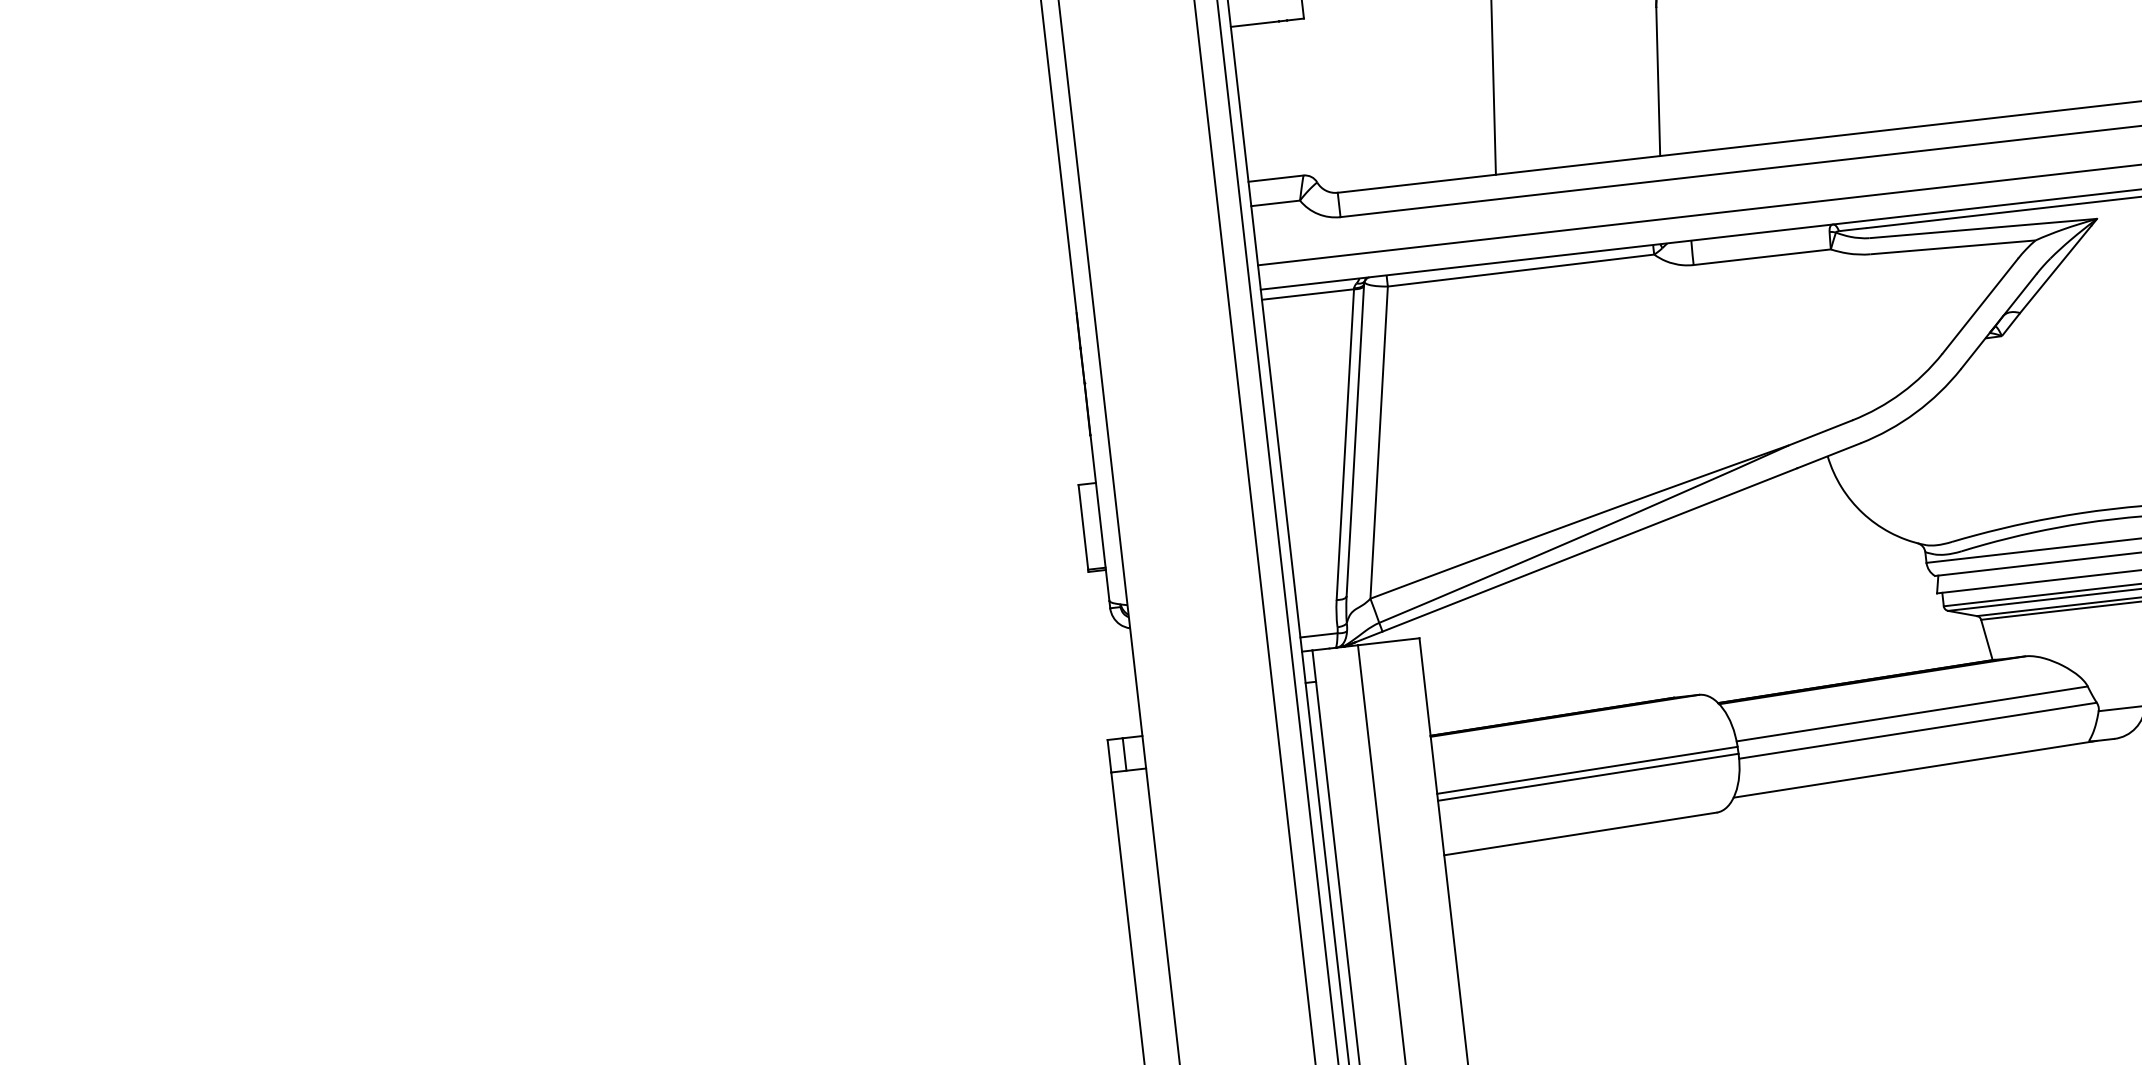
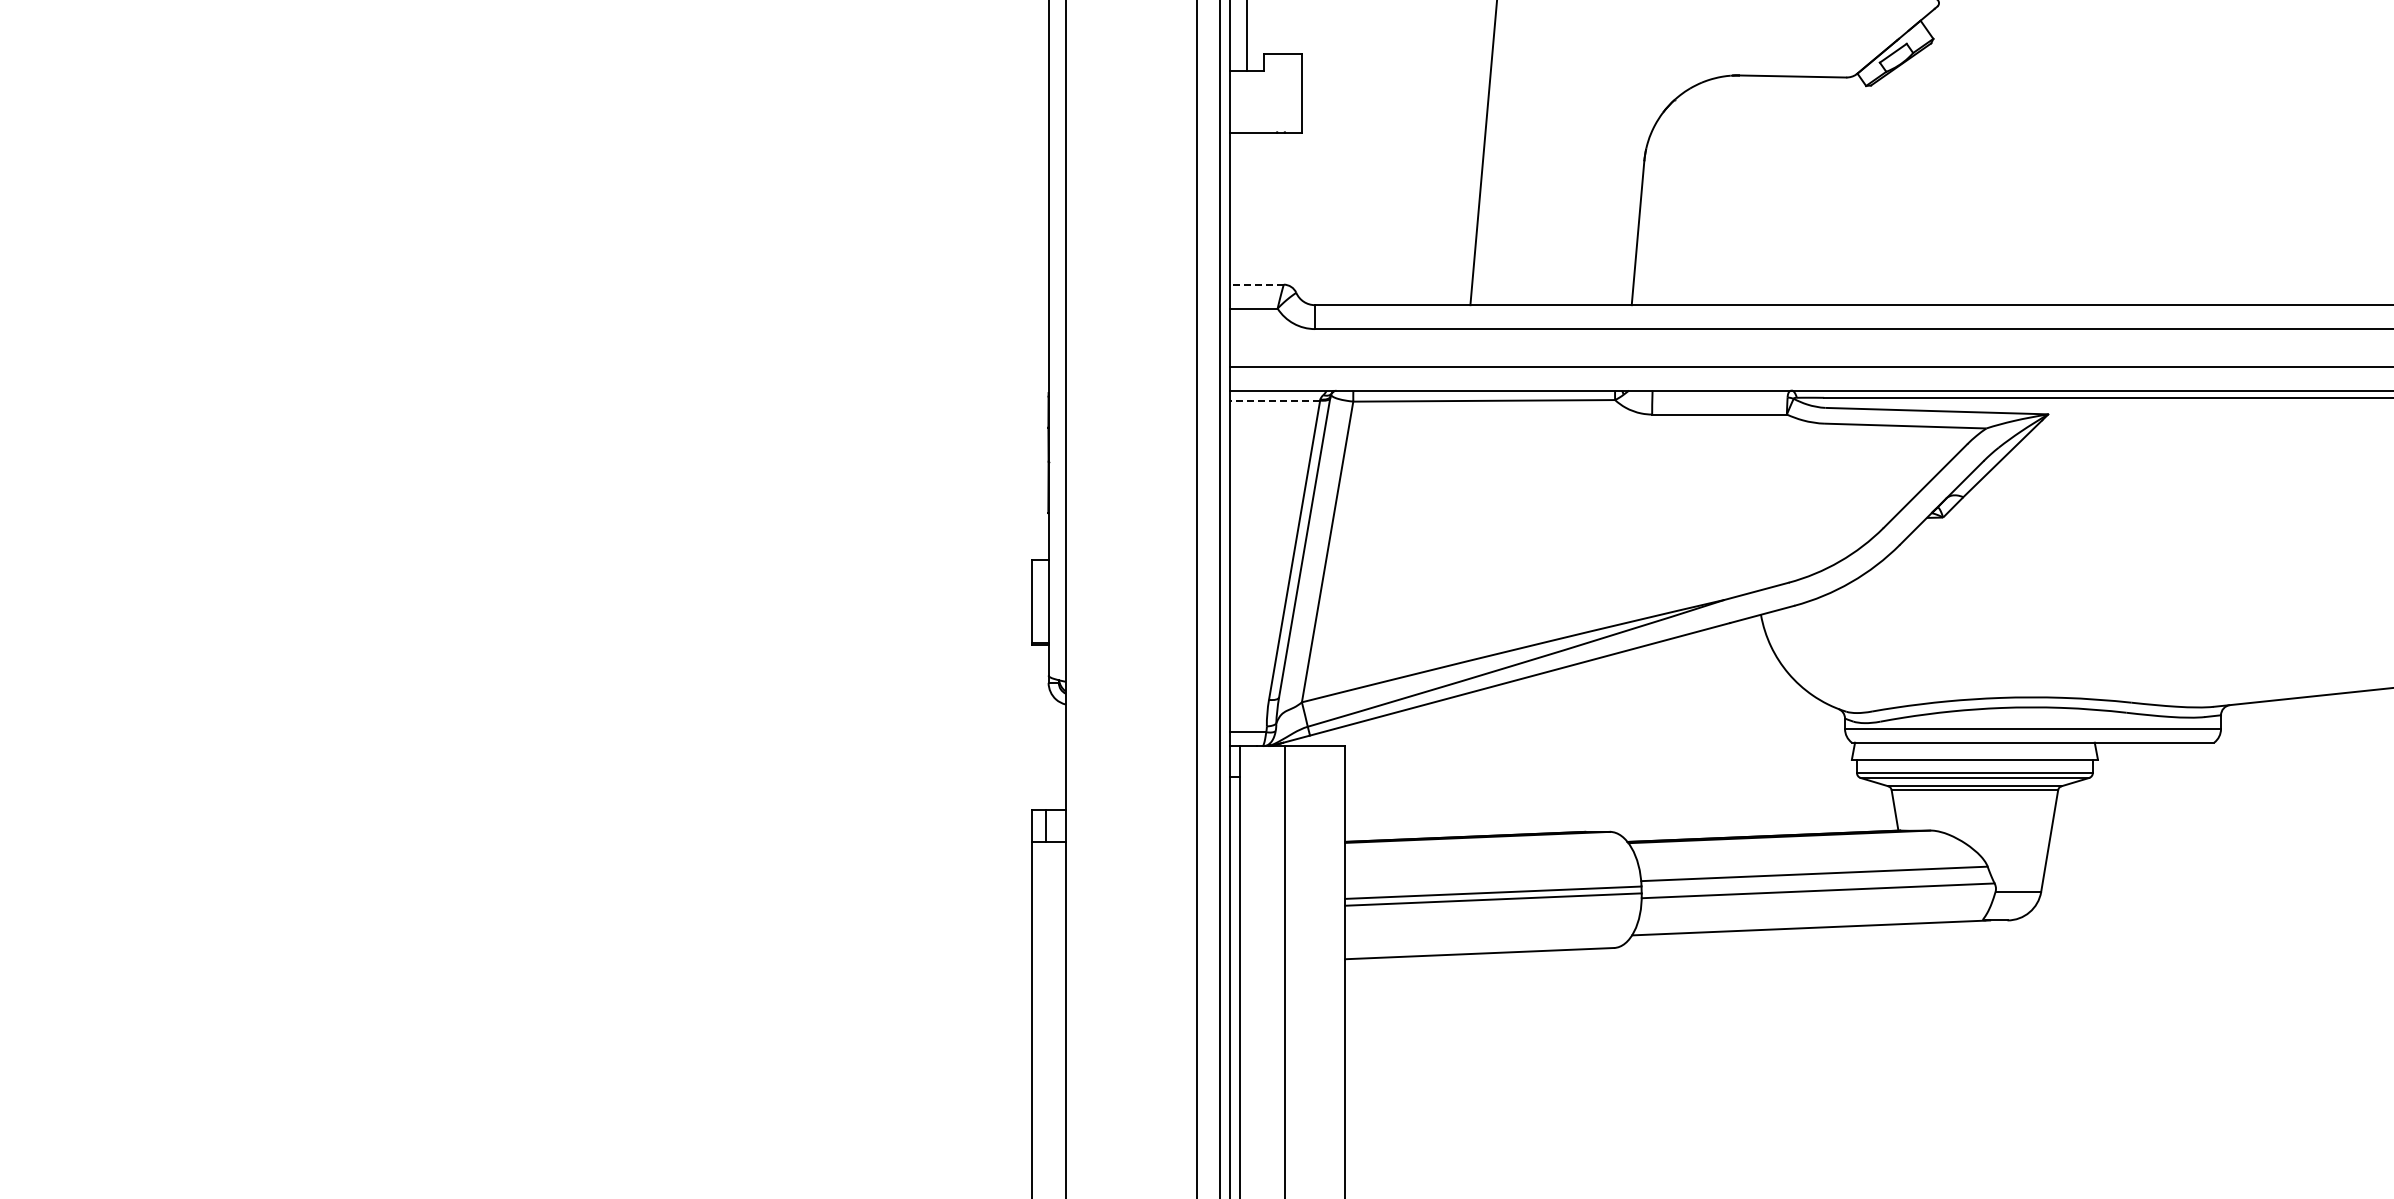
line: (1275, 178) -> (1256, 284), solid -> dashed
line: (1307, 294) -> (1274, 400), solid -> dashed

